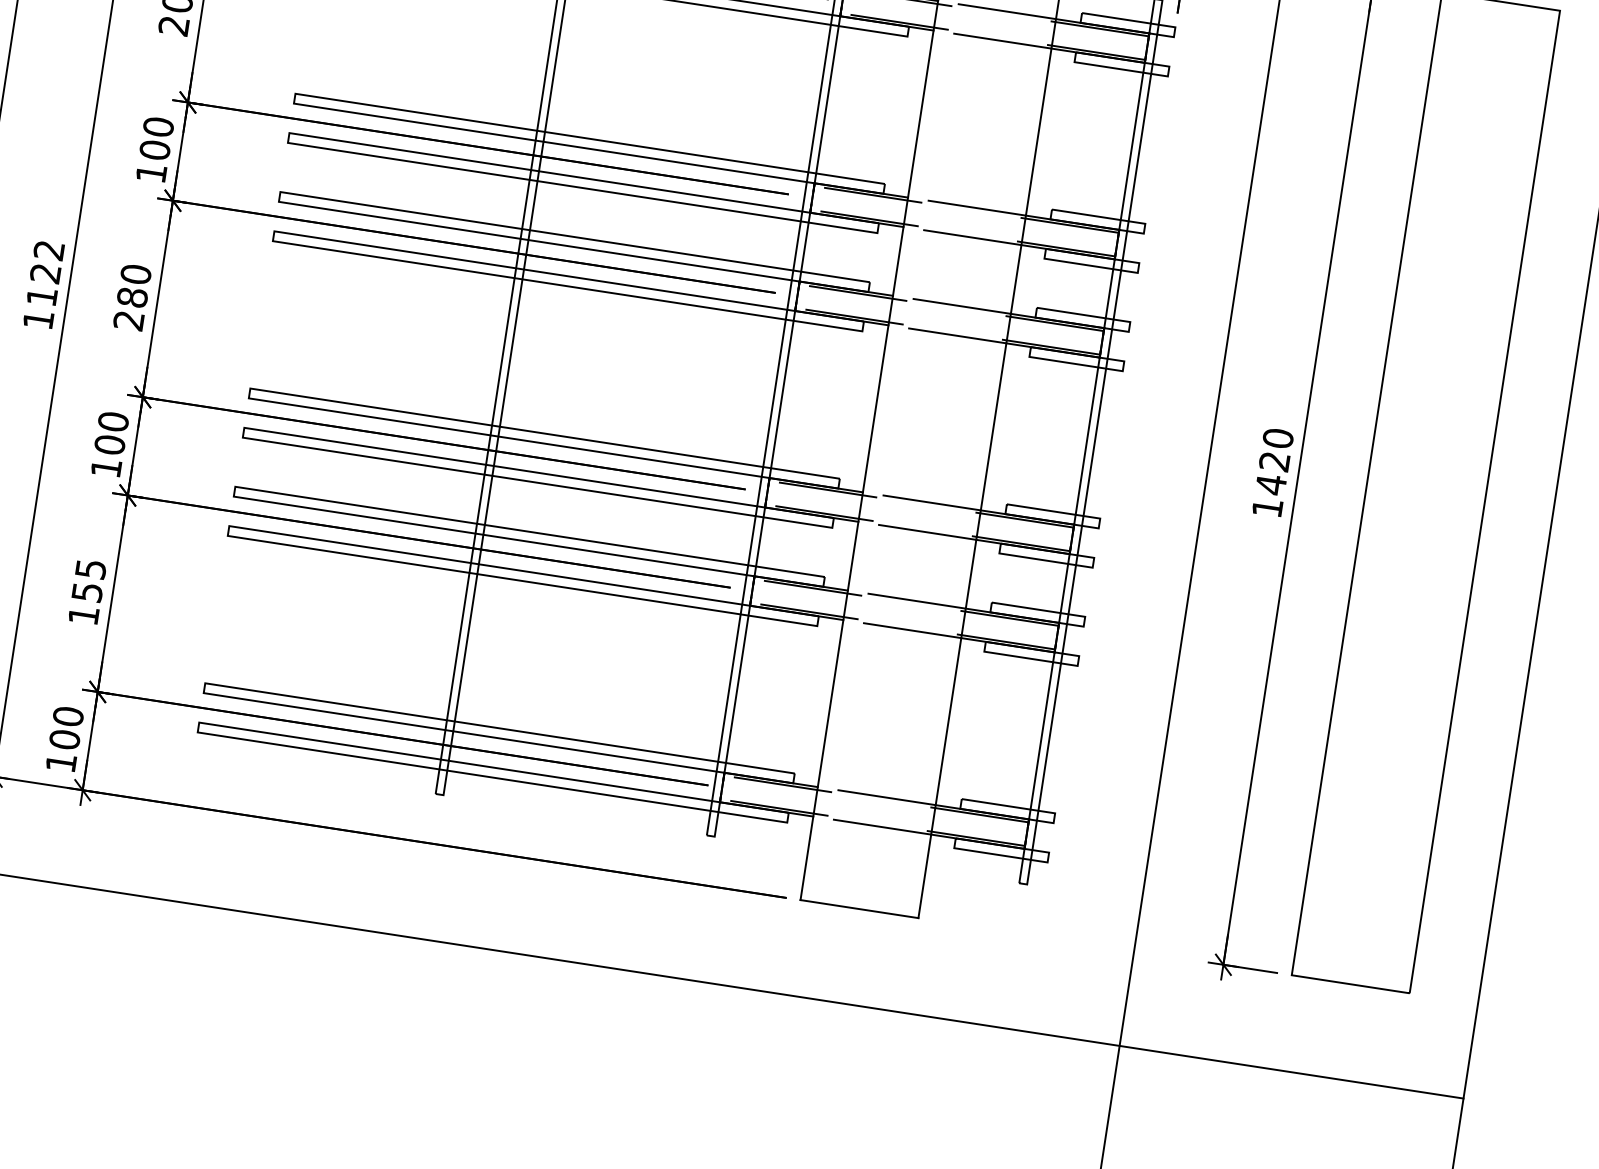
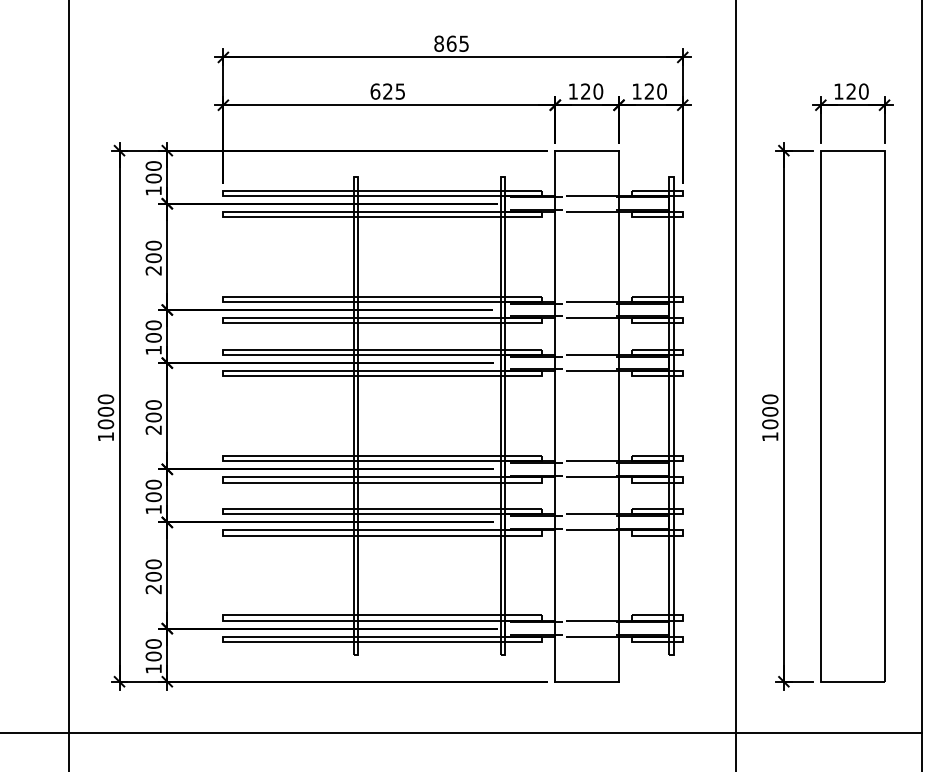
text: (44, 272) -> (105, 411), 1122 -> 1000
text: (131, 297) -> (153, 417), 280 -> 200
text: (1273, 473) -> (770, 418), 1420 -> 1000
text: (86, 591) -> (153, 576), 155 -> 200

